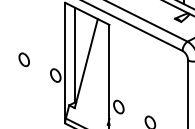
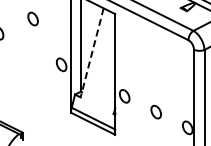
part: (23, 59) -> (32, 18), moved
line: (86, 63) -> (92, 52), solid -> dashed

